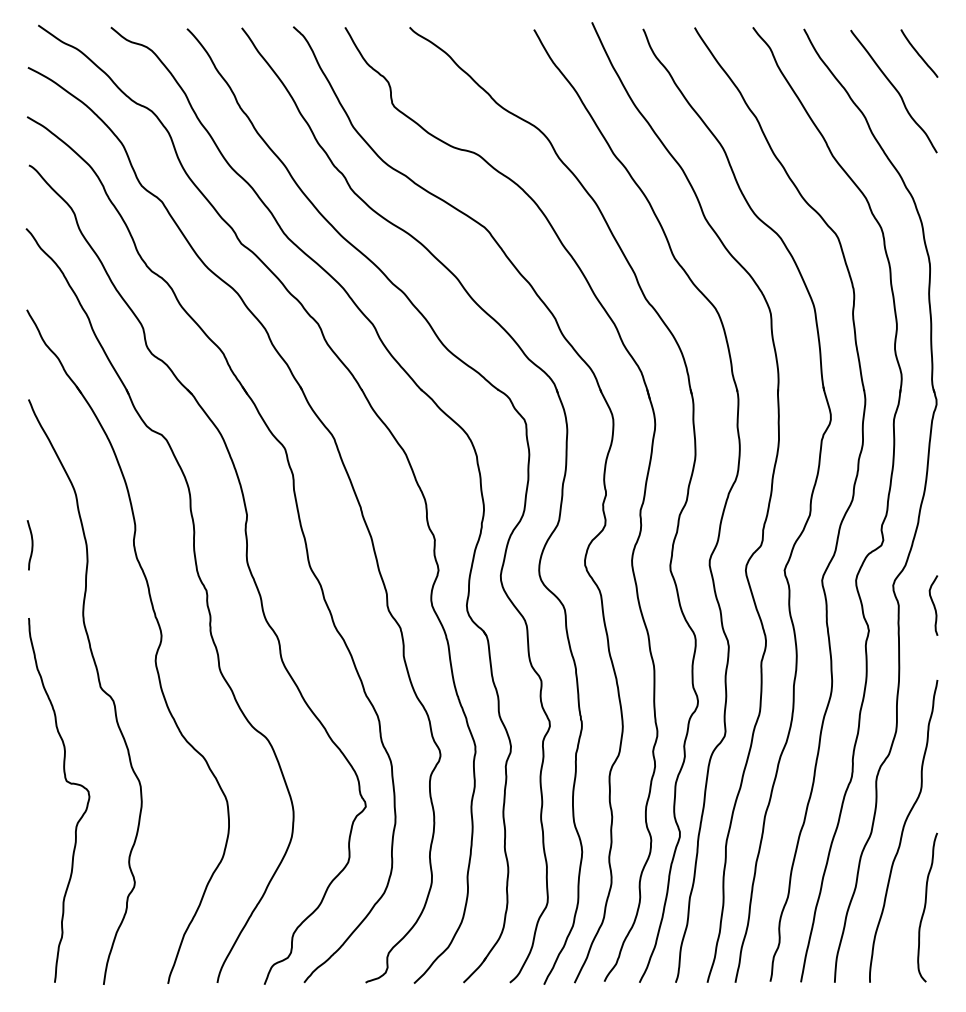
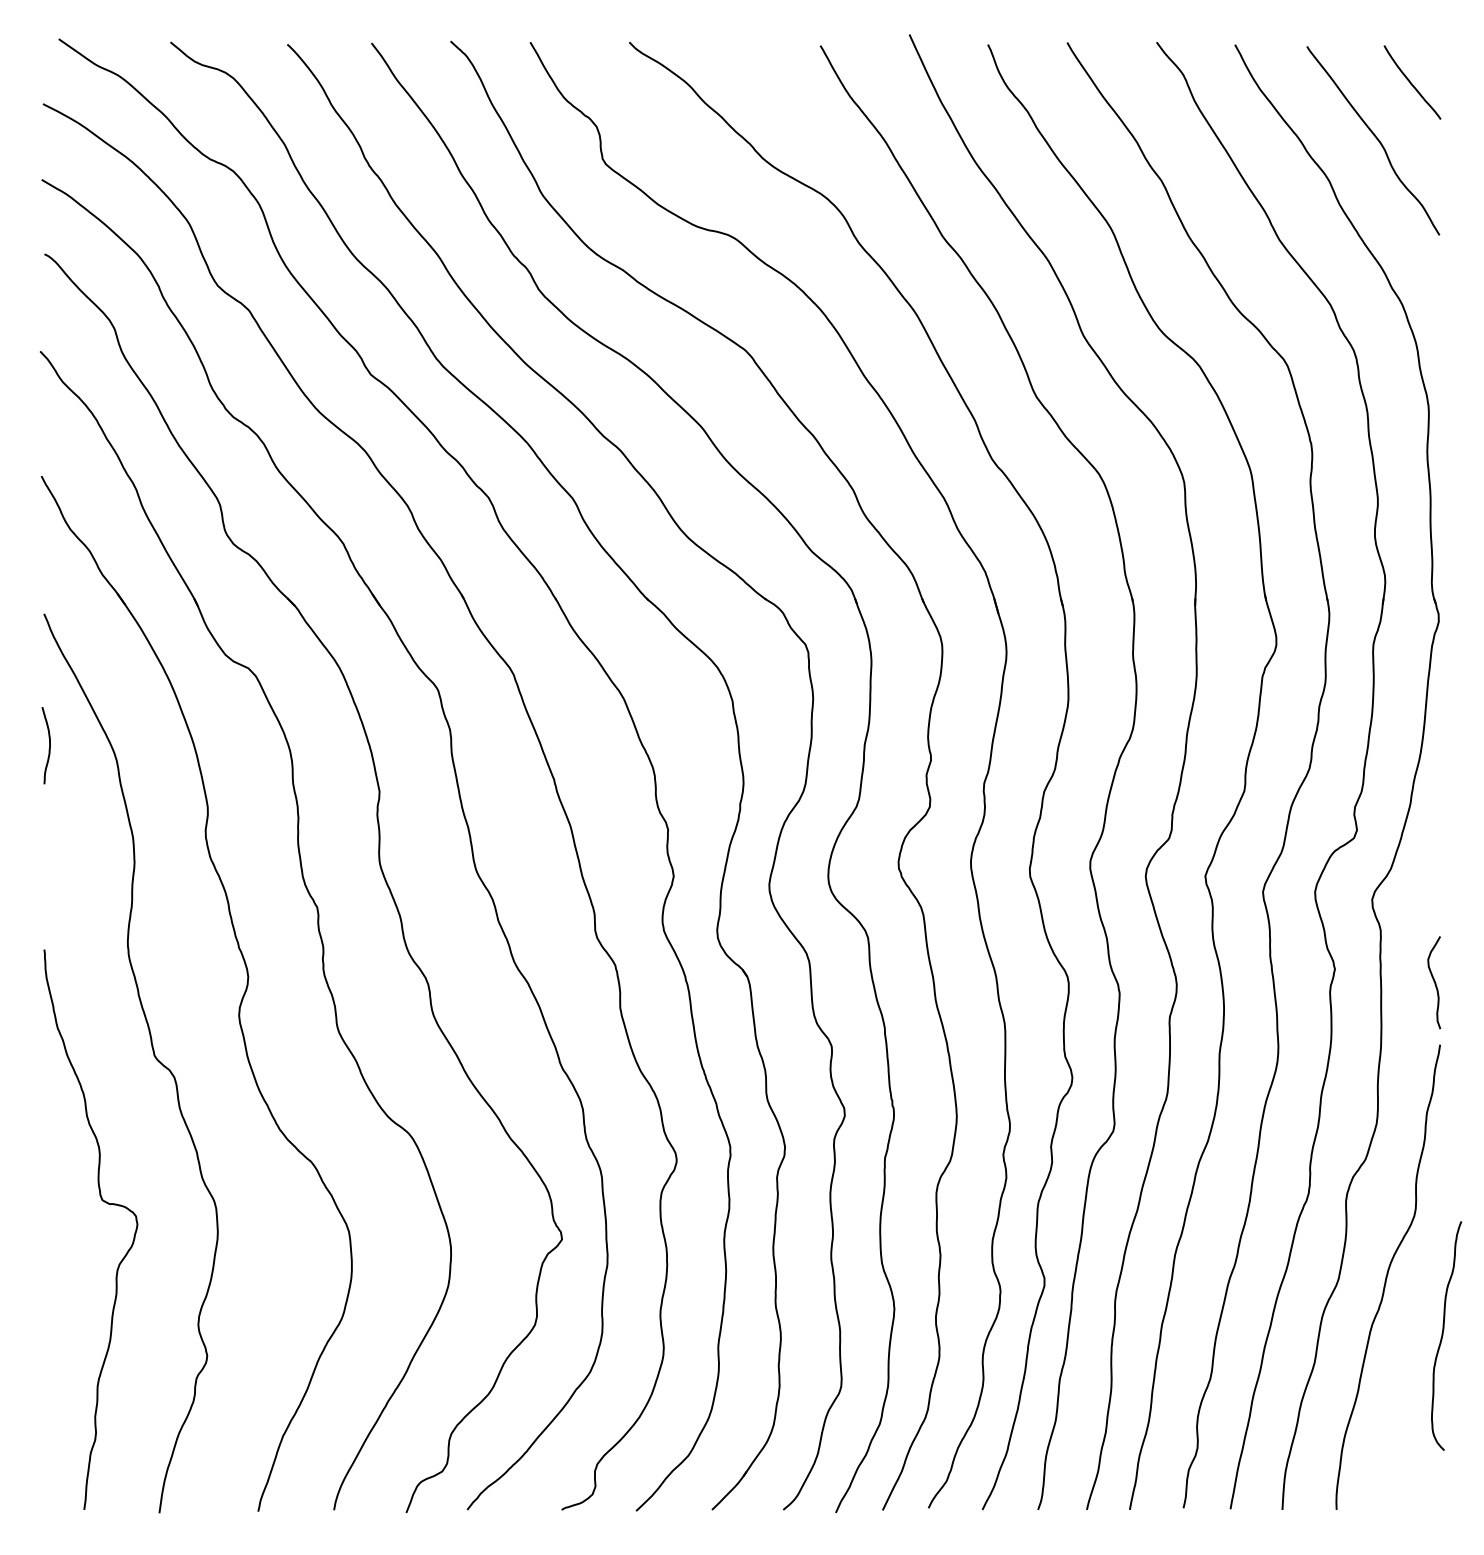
curve: (31, 545) -> (48, 746), moved
curve: (933, 605) -> (1434, 982), moved
curve: (925, 907) -> (1443, 1335), moved

